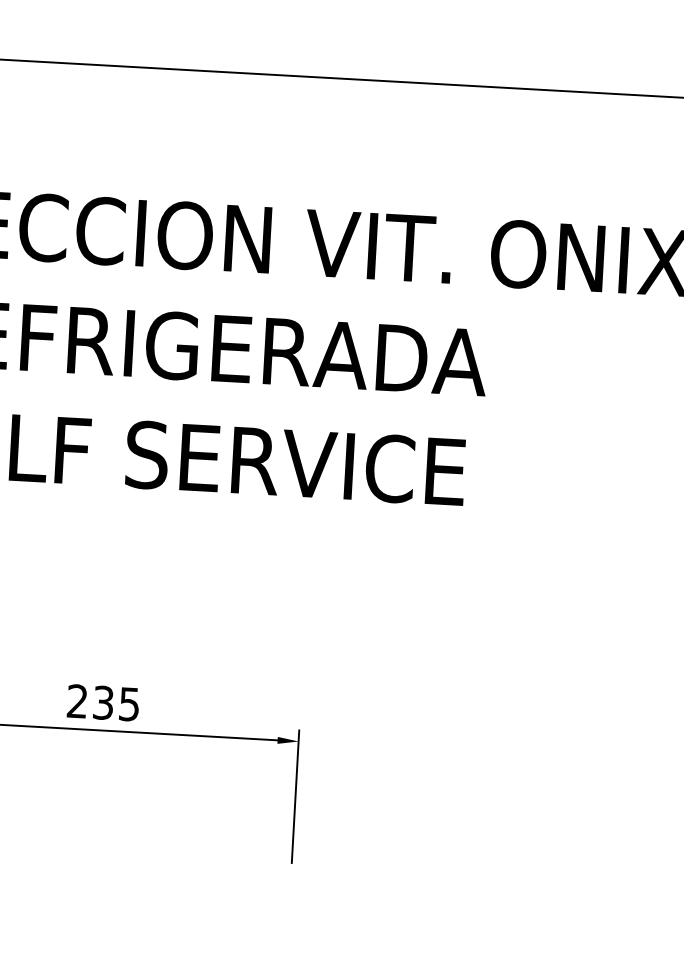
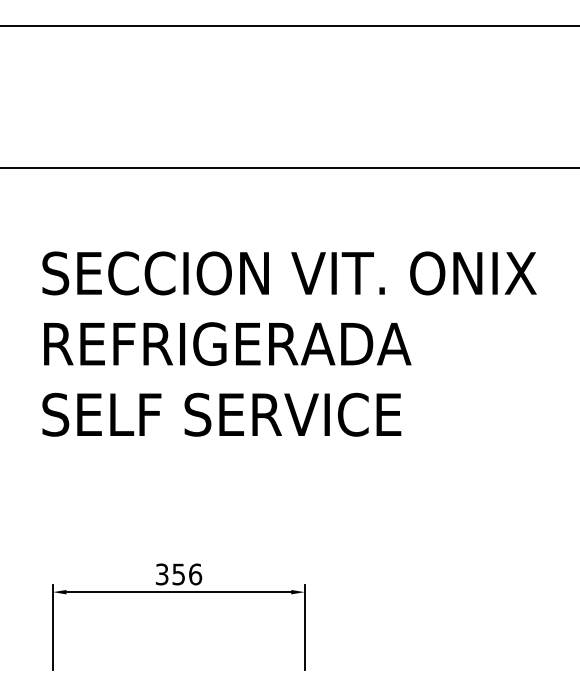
text: (103, 702) -> (178, 574), 235 -> 356

